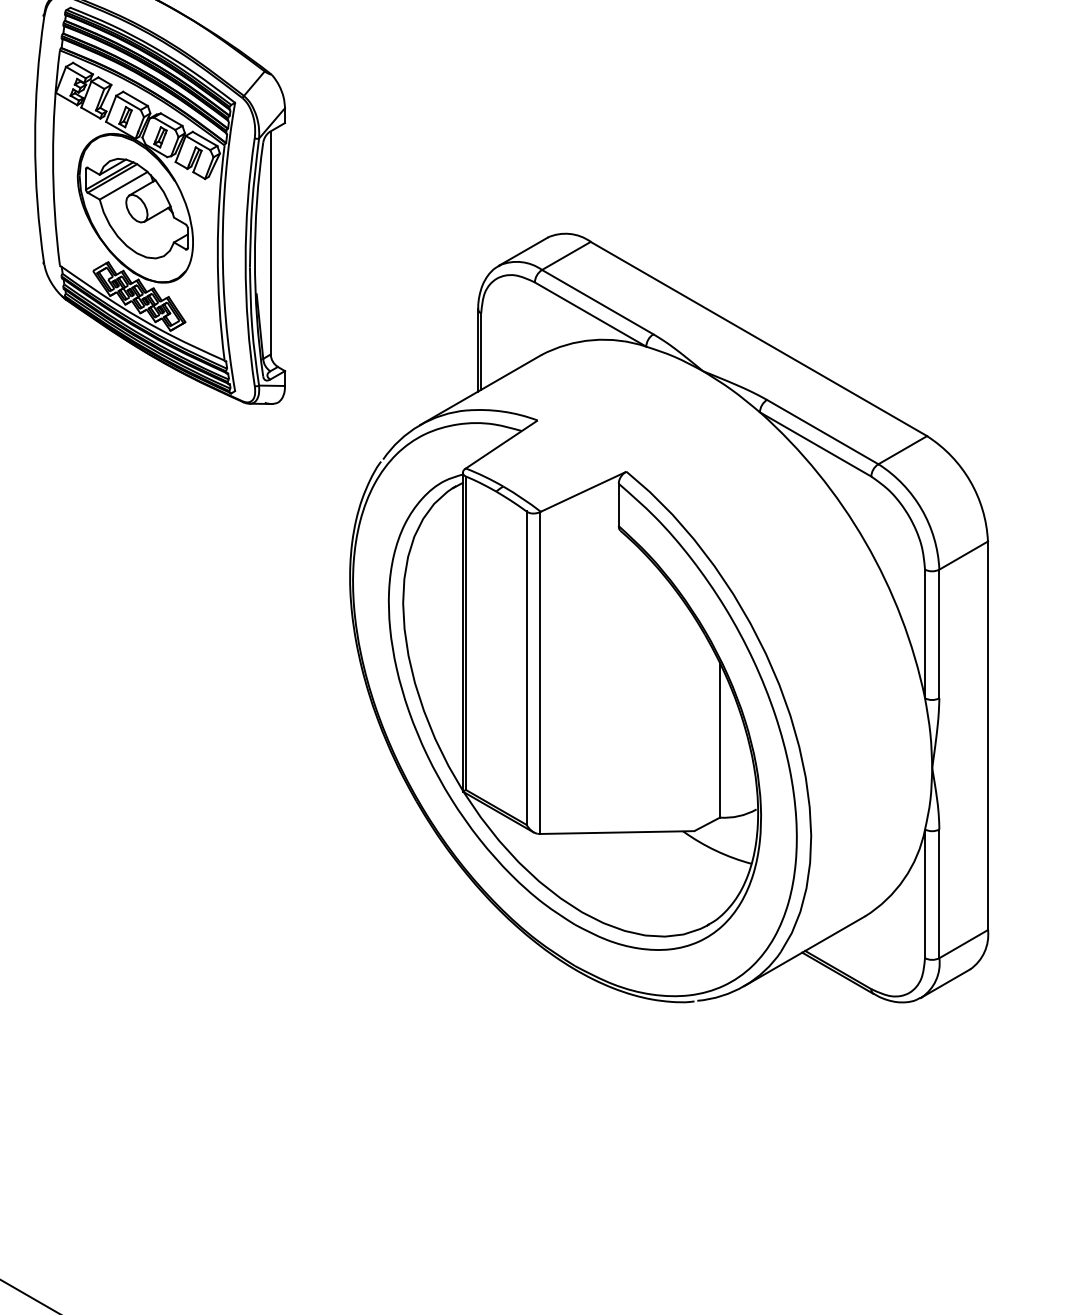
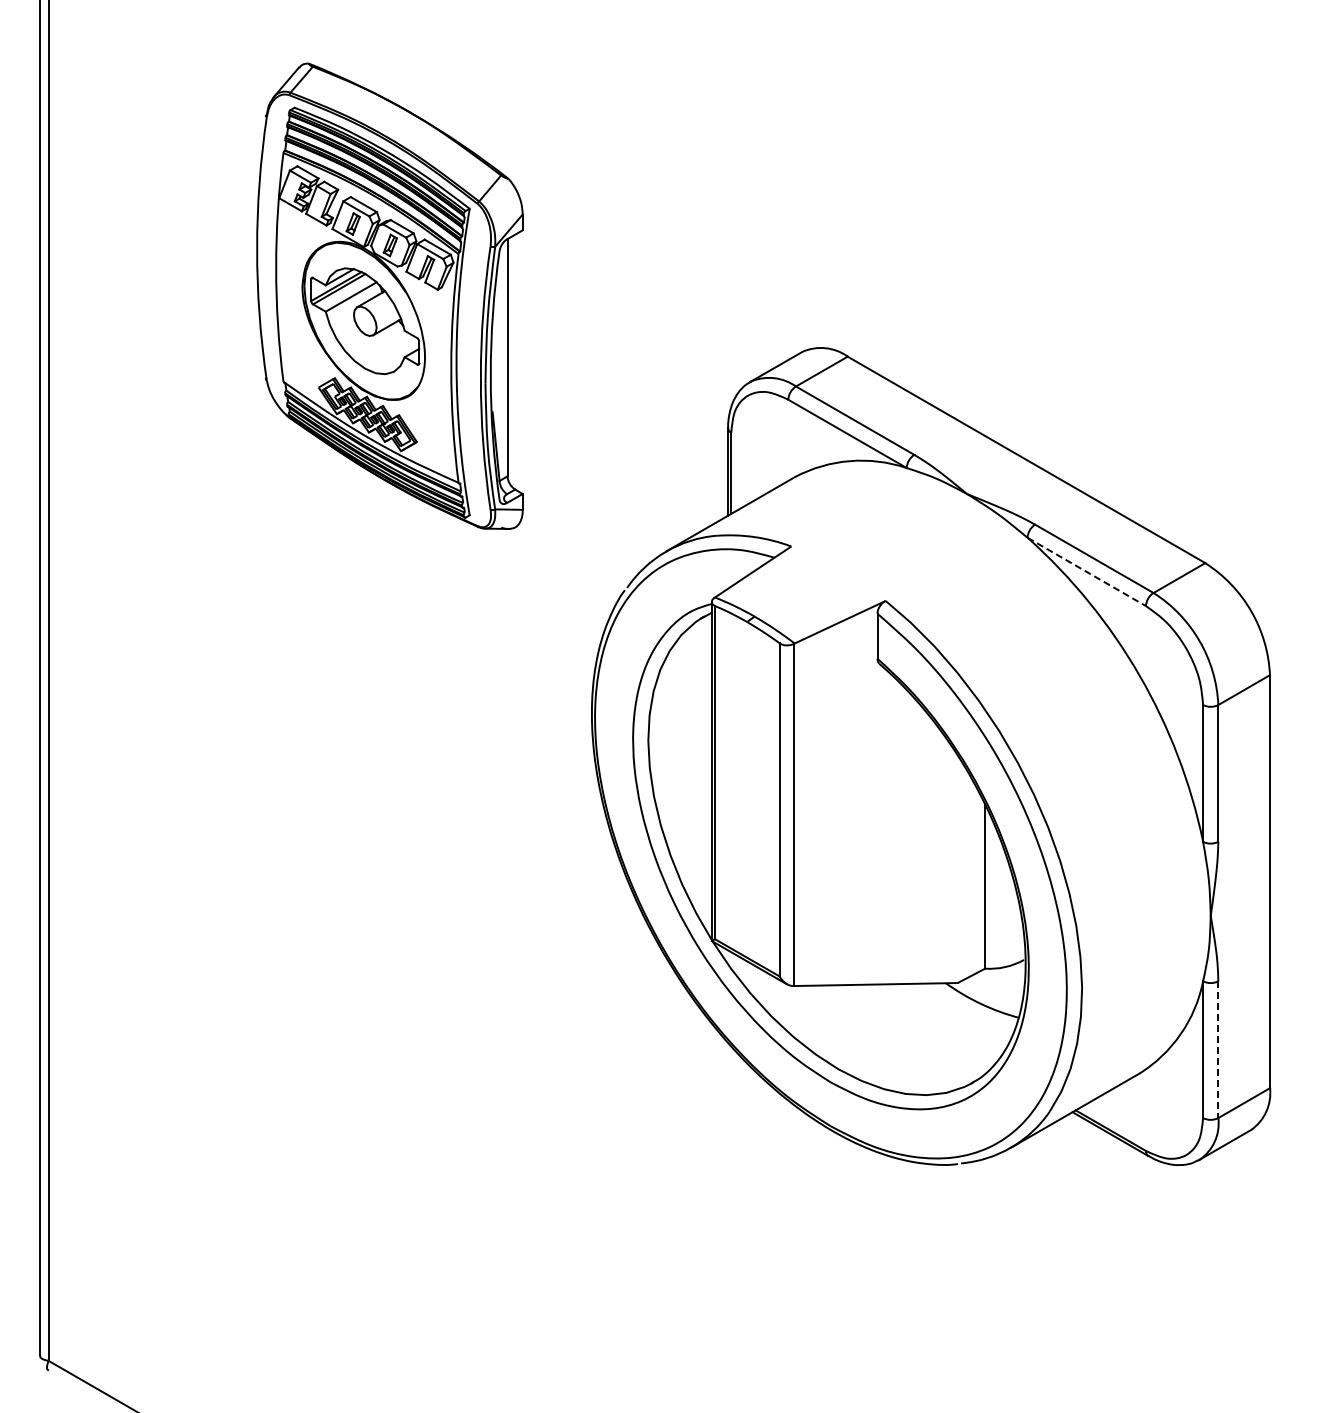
line: (816, 444) -> (1087, 572), solid -> dashed
line: (939, 894) -> (1218, 1050), solid -> dashed

